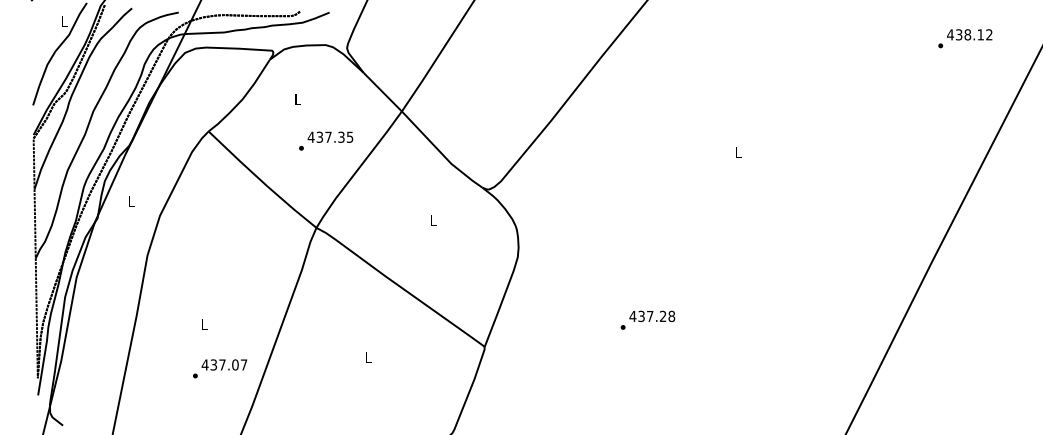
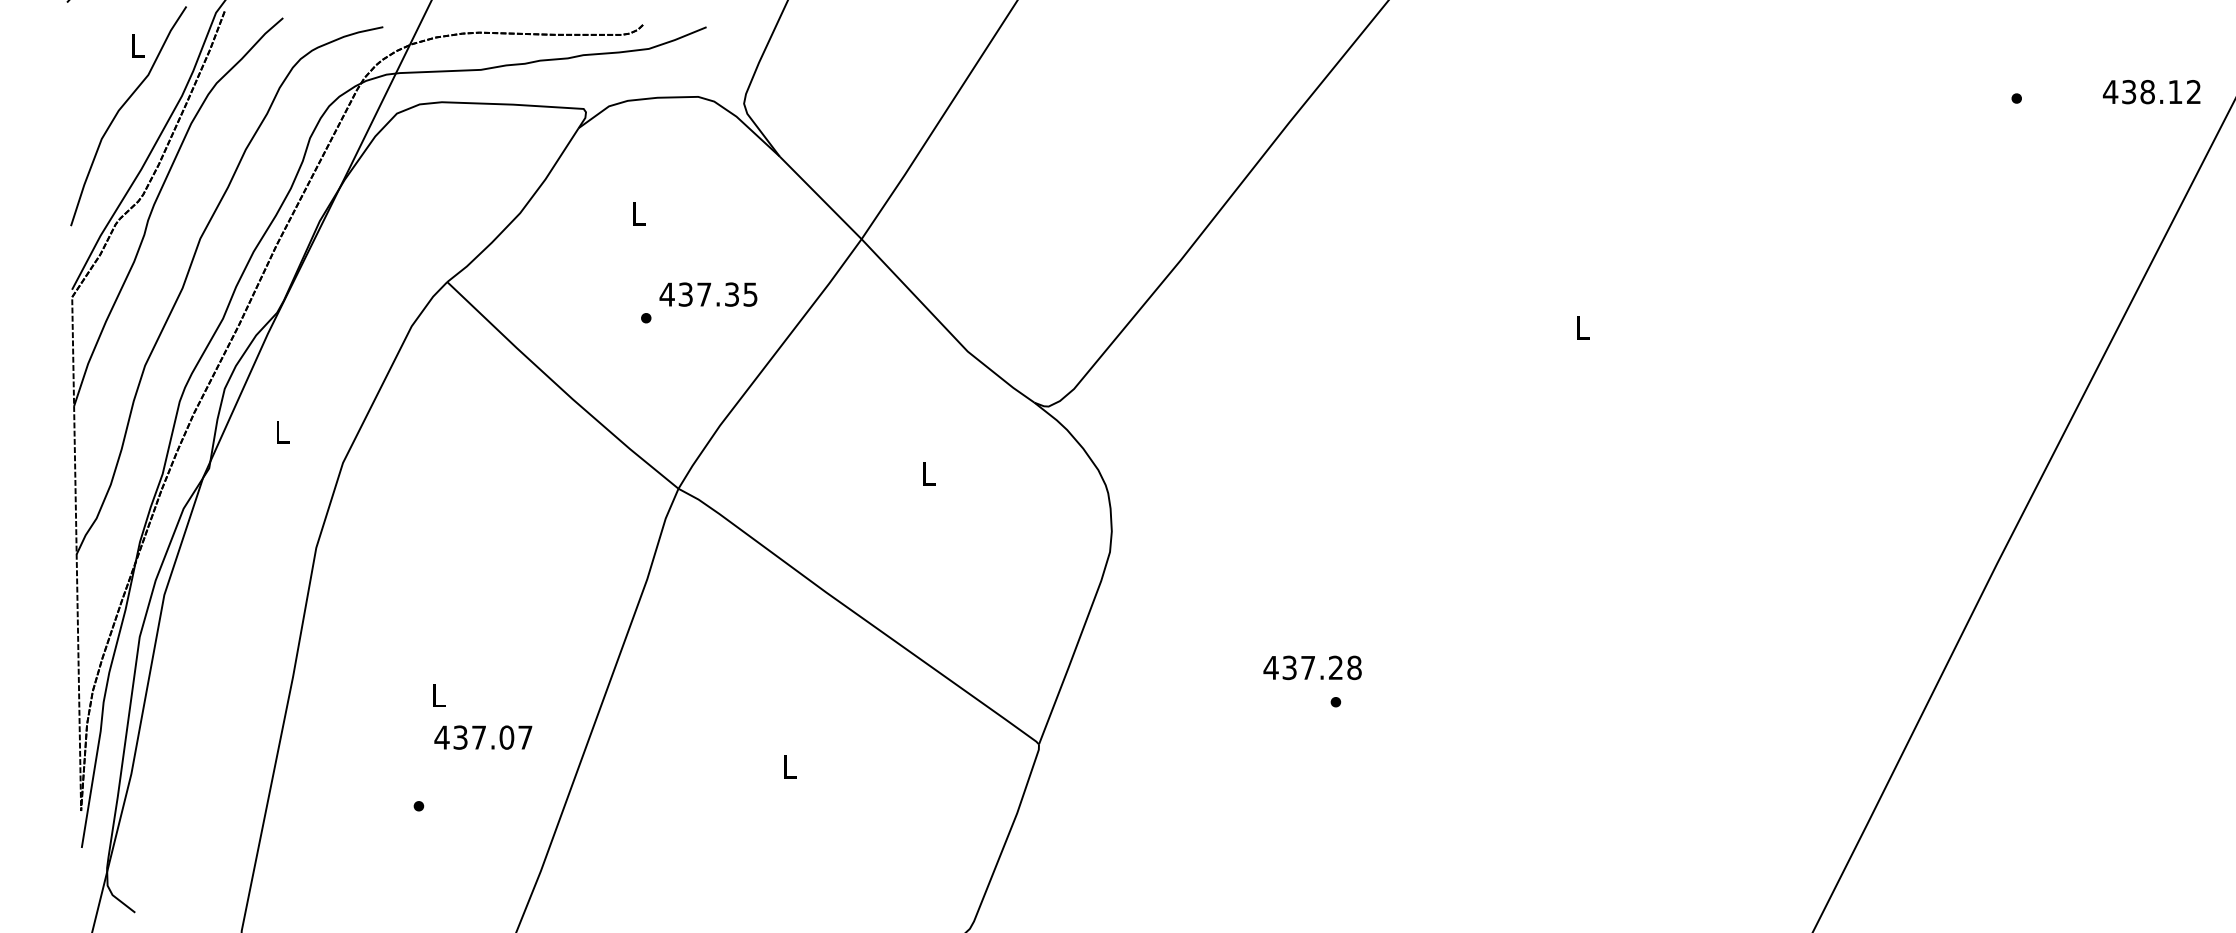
text: (969, 34) -> (2151, 91), moved
text: (652, 316) -> (1313, 668), moved
text: (224, 364) -> (483, 736), moved

